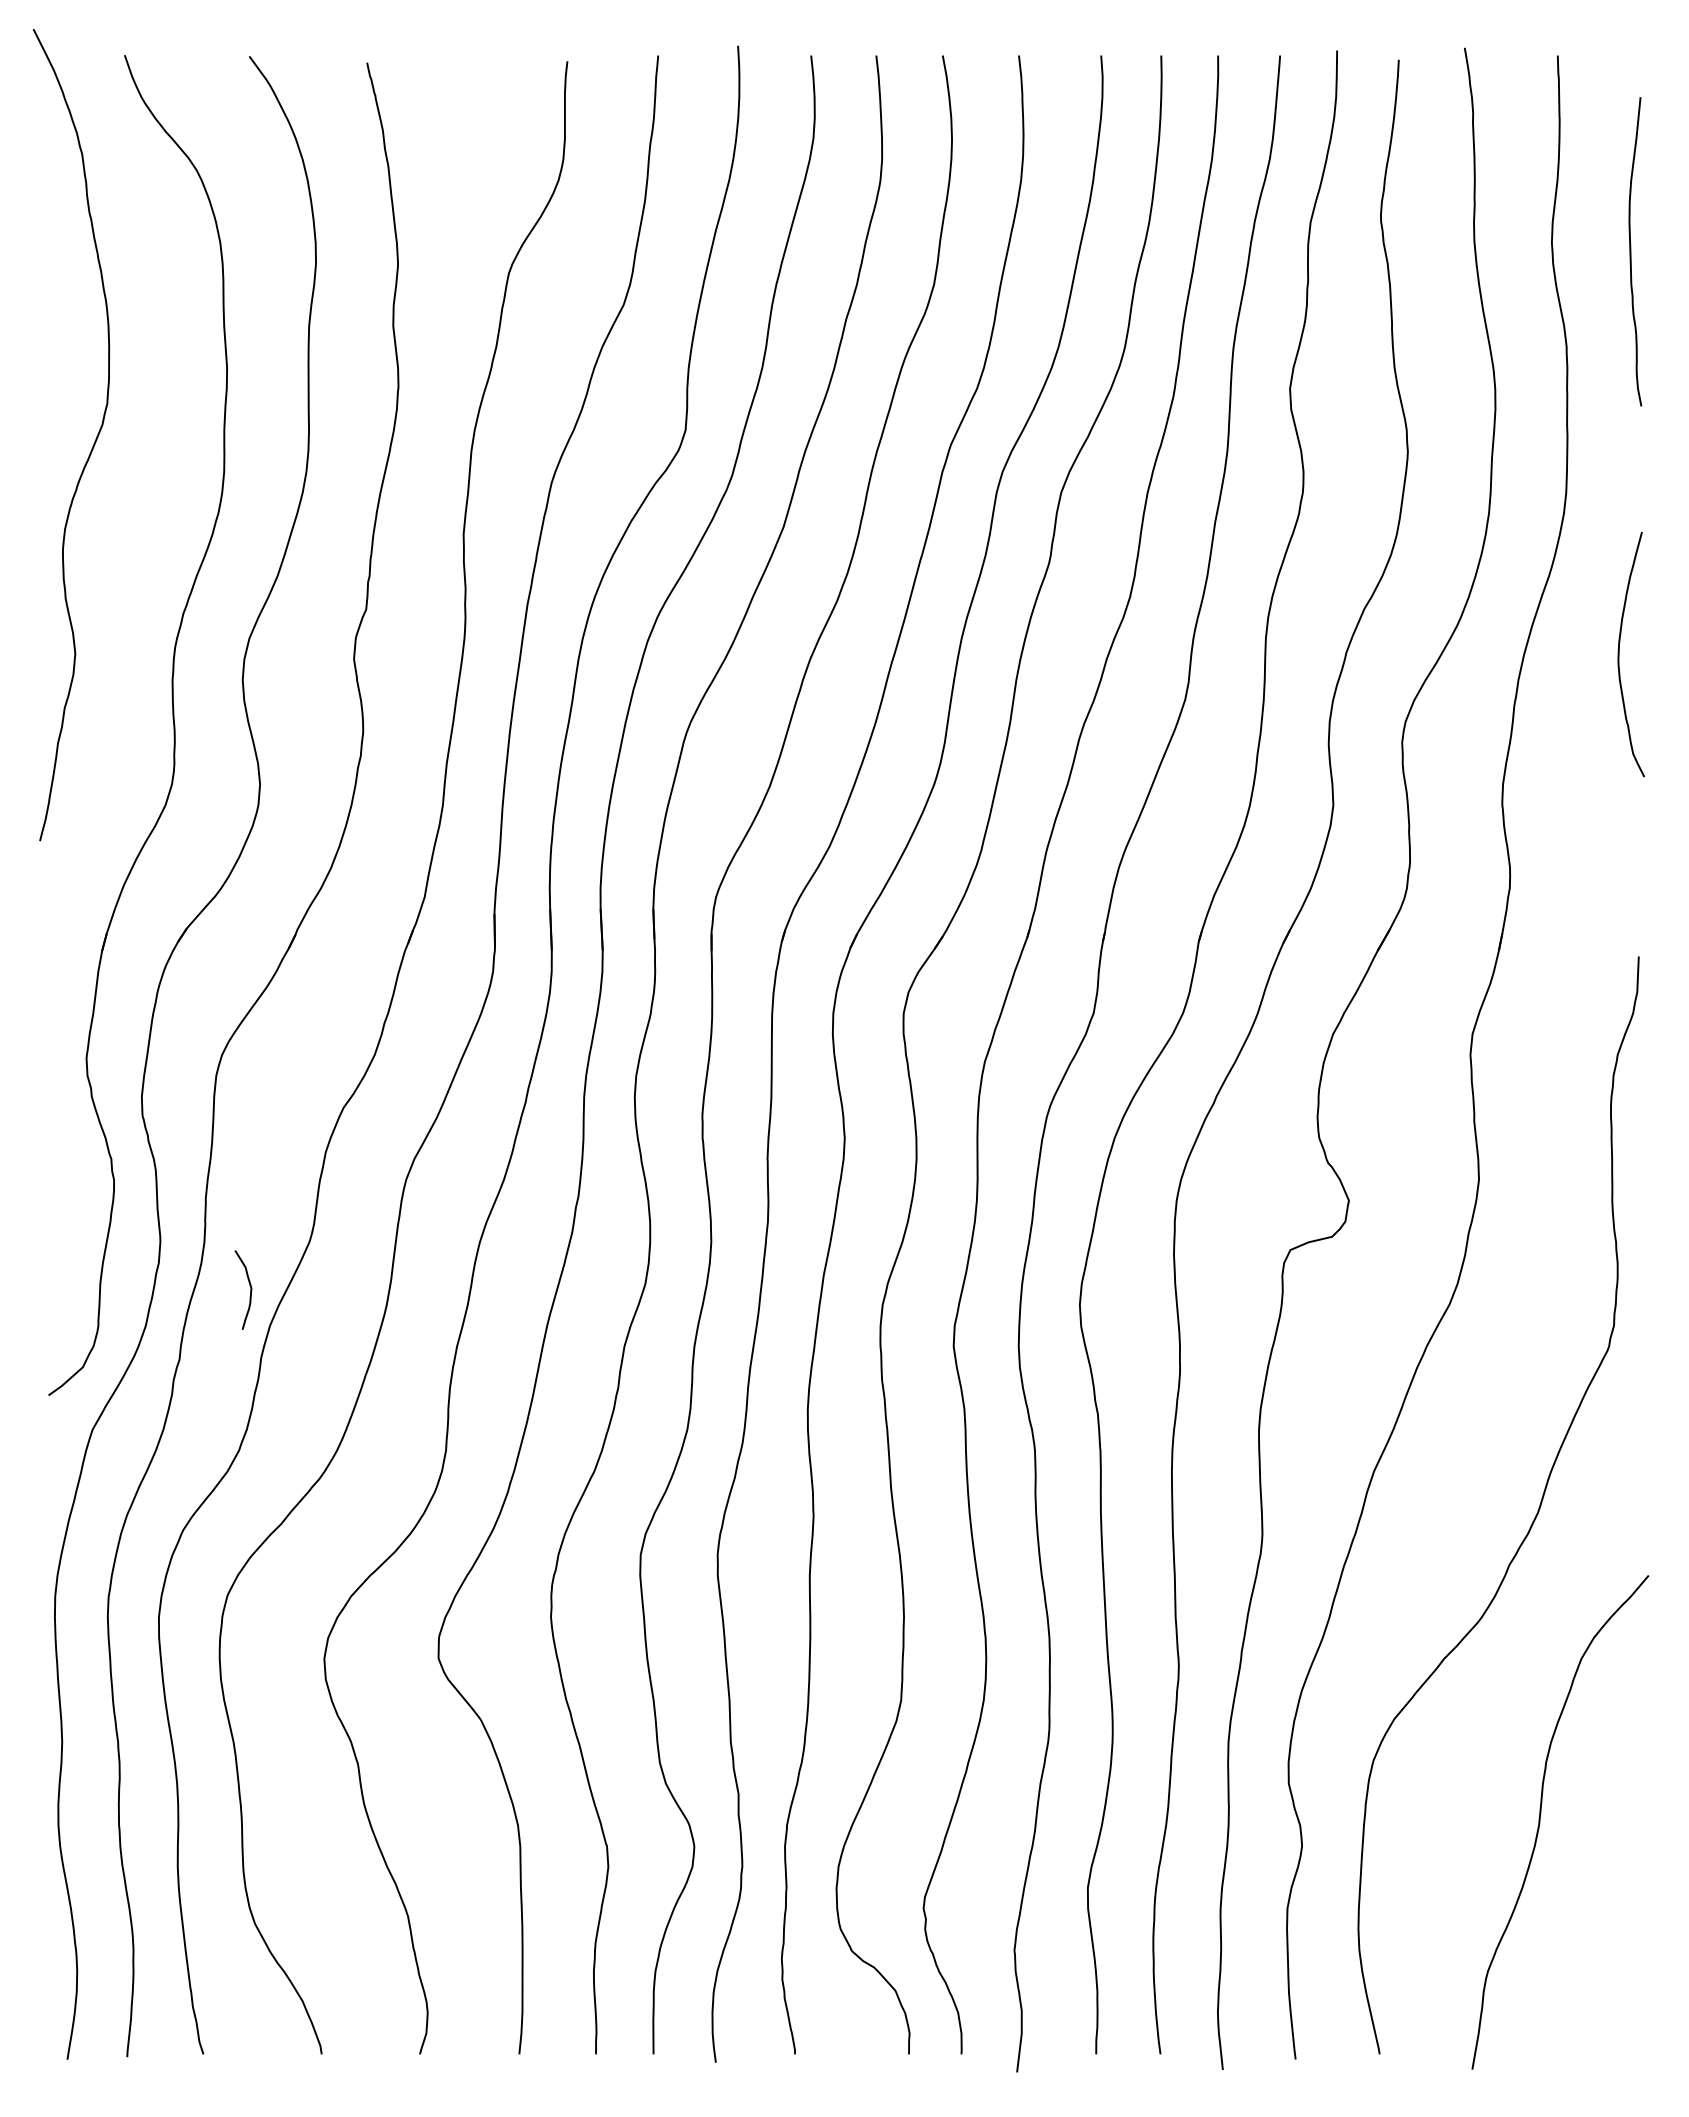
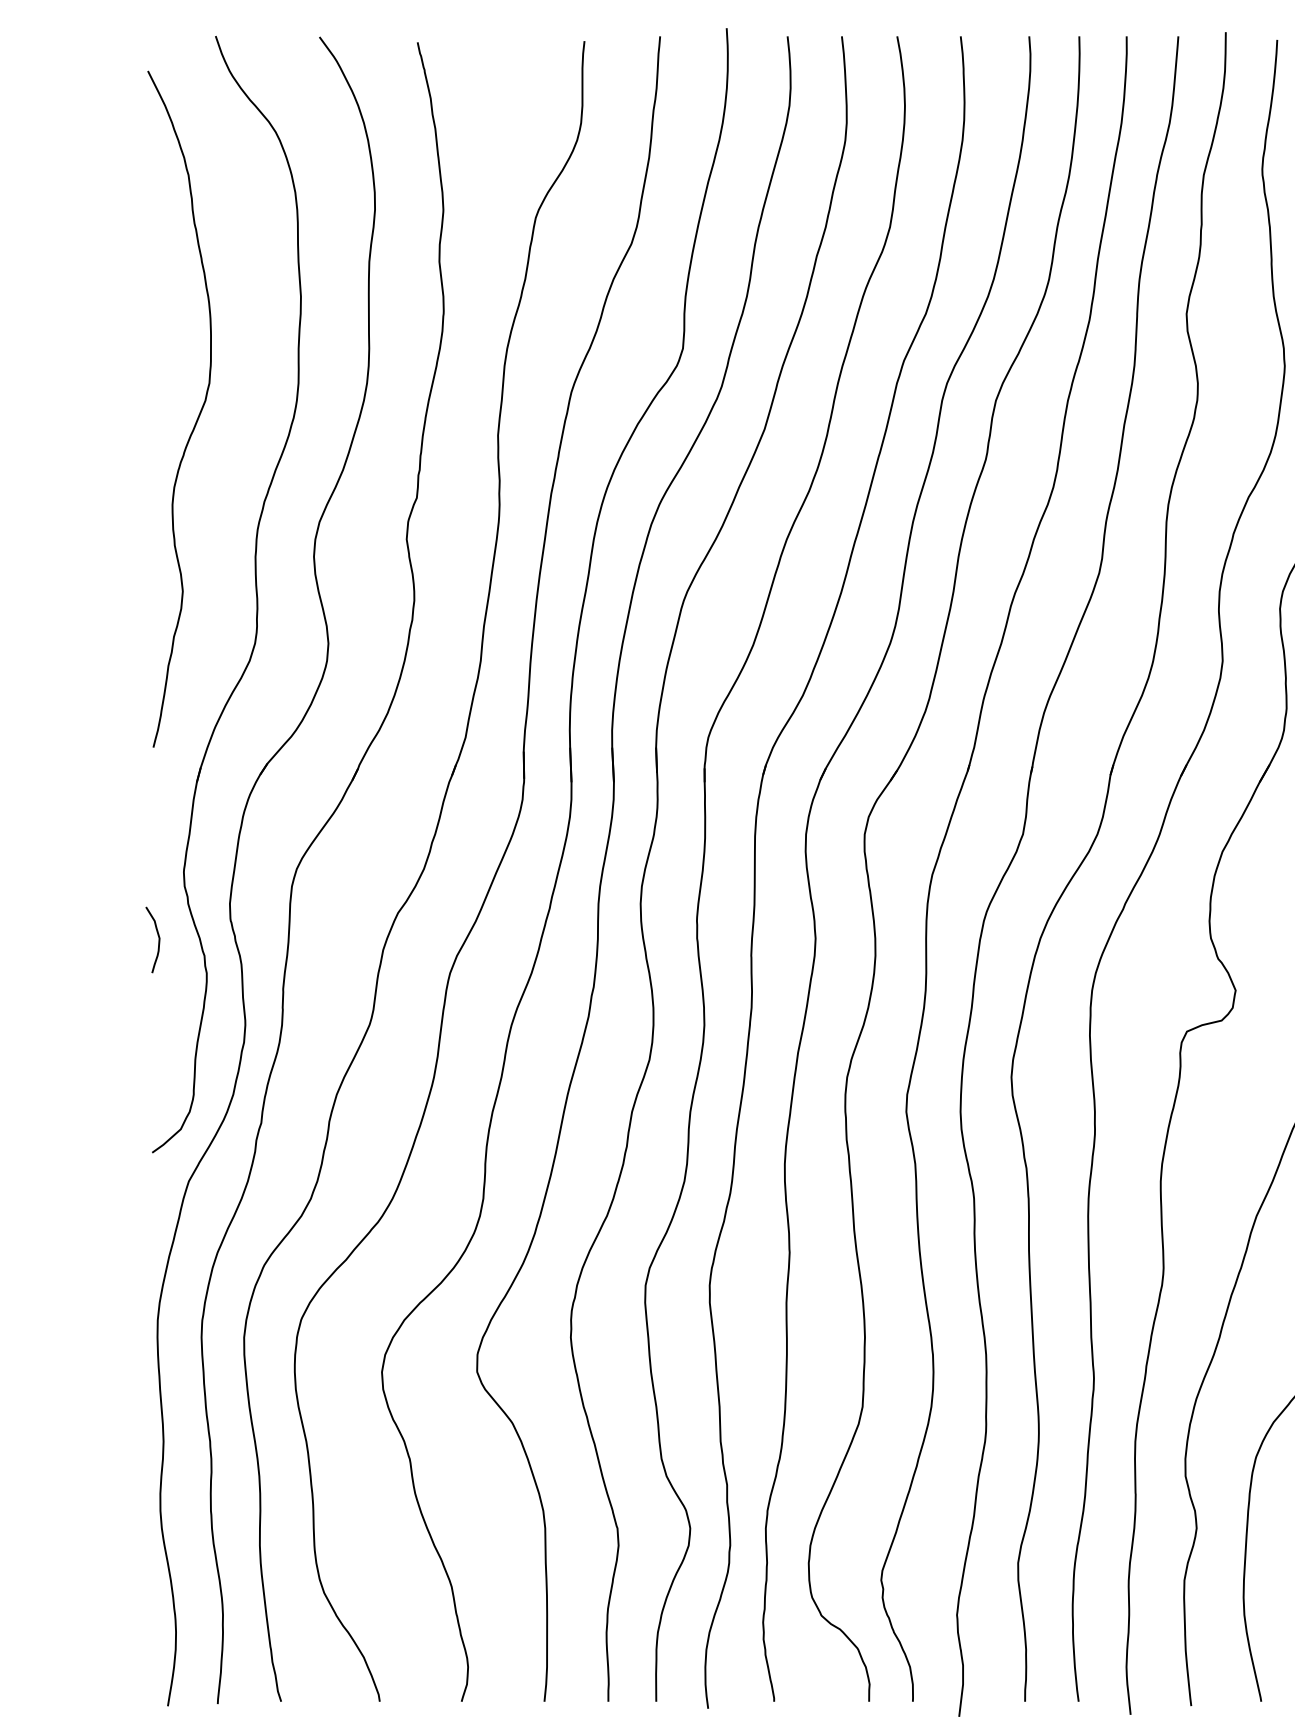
curve: (93, 443) -> (197, 416), moved
curve: (250, 1289) -> (158, 939), moved

